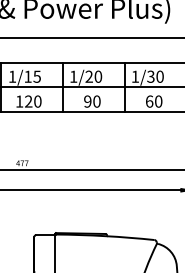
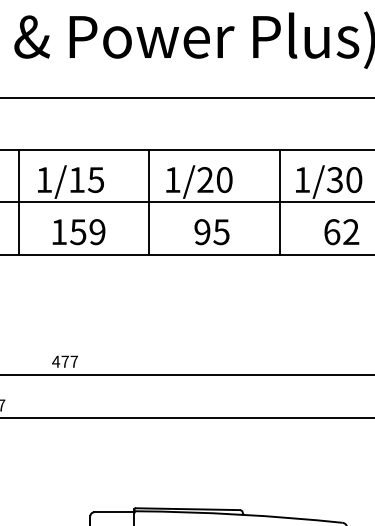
text: (32, 101) -> (86, 231), 120 -> 159
text: (96, 101) -> (220, 231), 90 -> 95
text: (158, 101) -> (350, 231), 60 -> 62

